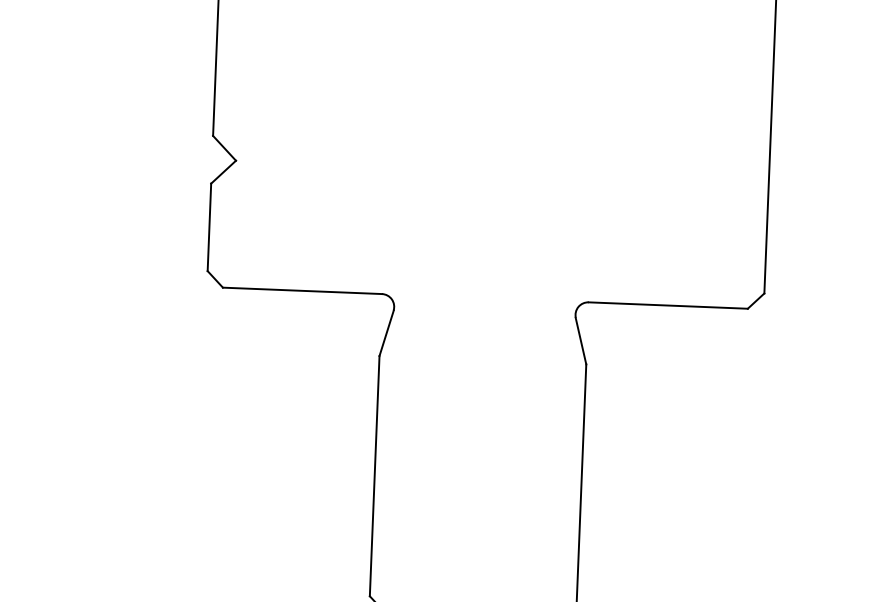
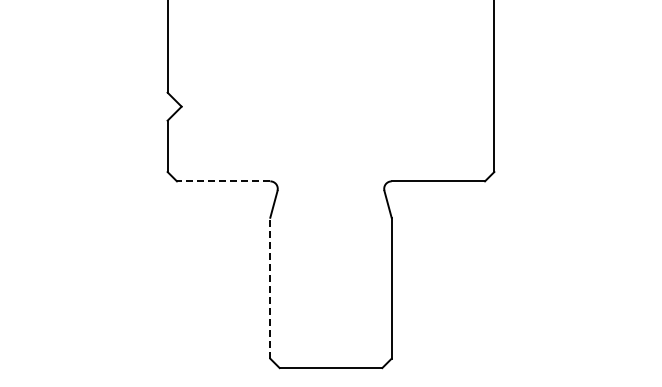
line: (302, 291) -> (223, 181), solid -> dashed
line: (375, 474) -> (270, 287), solid -> dashed

